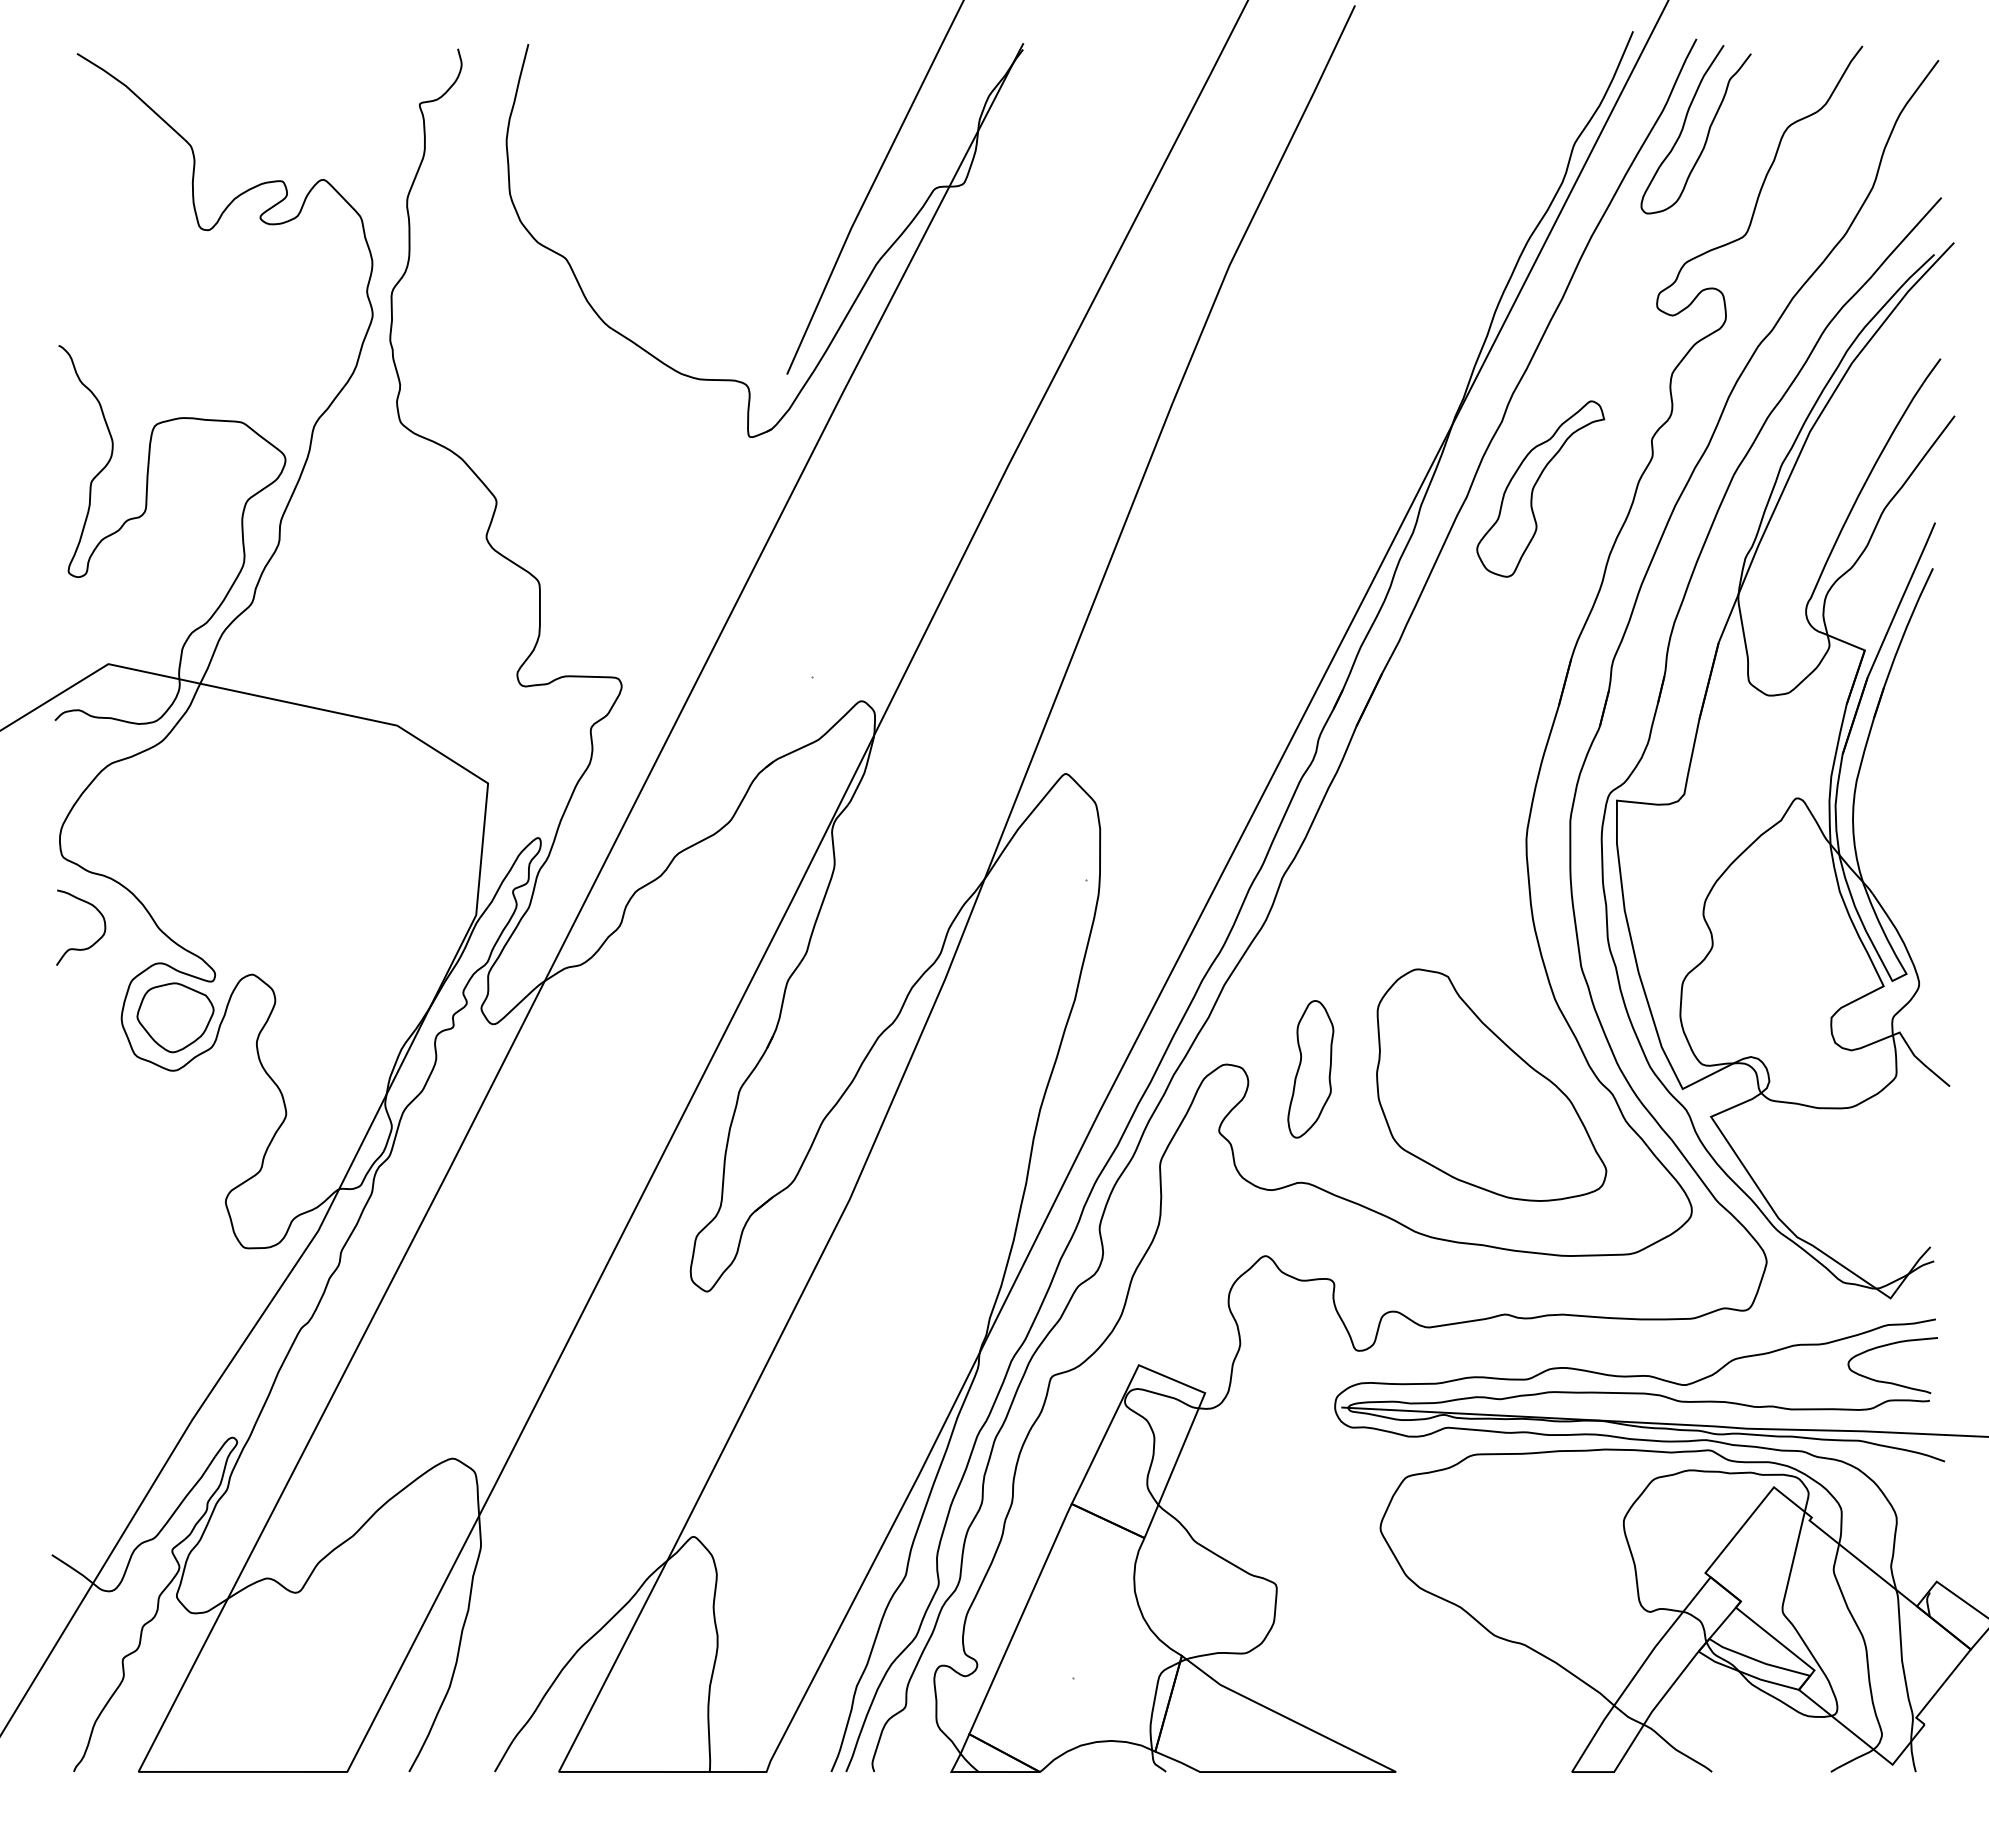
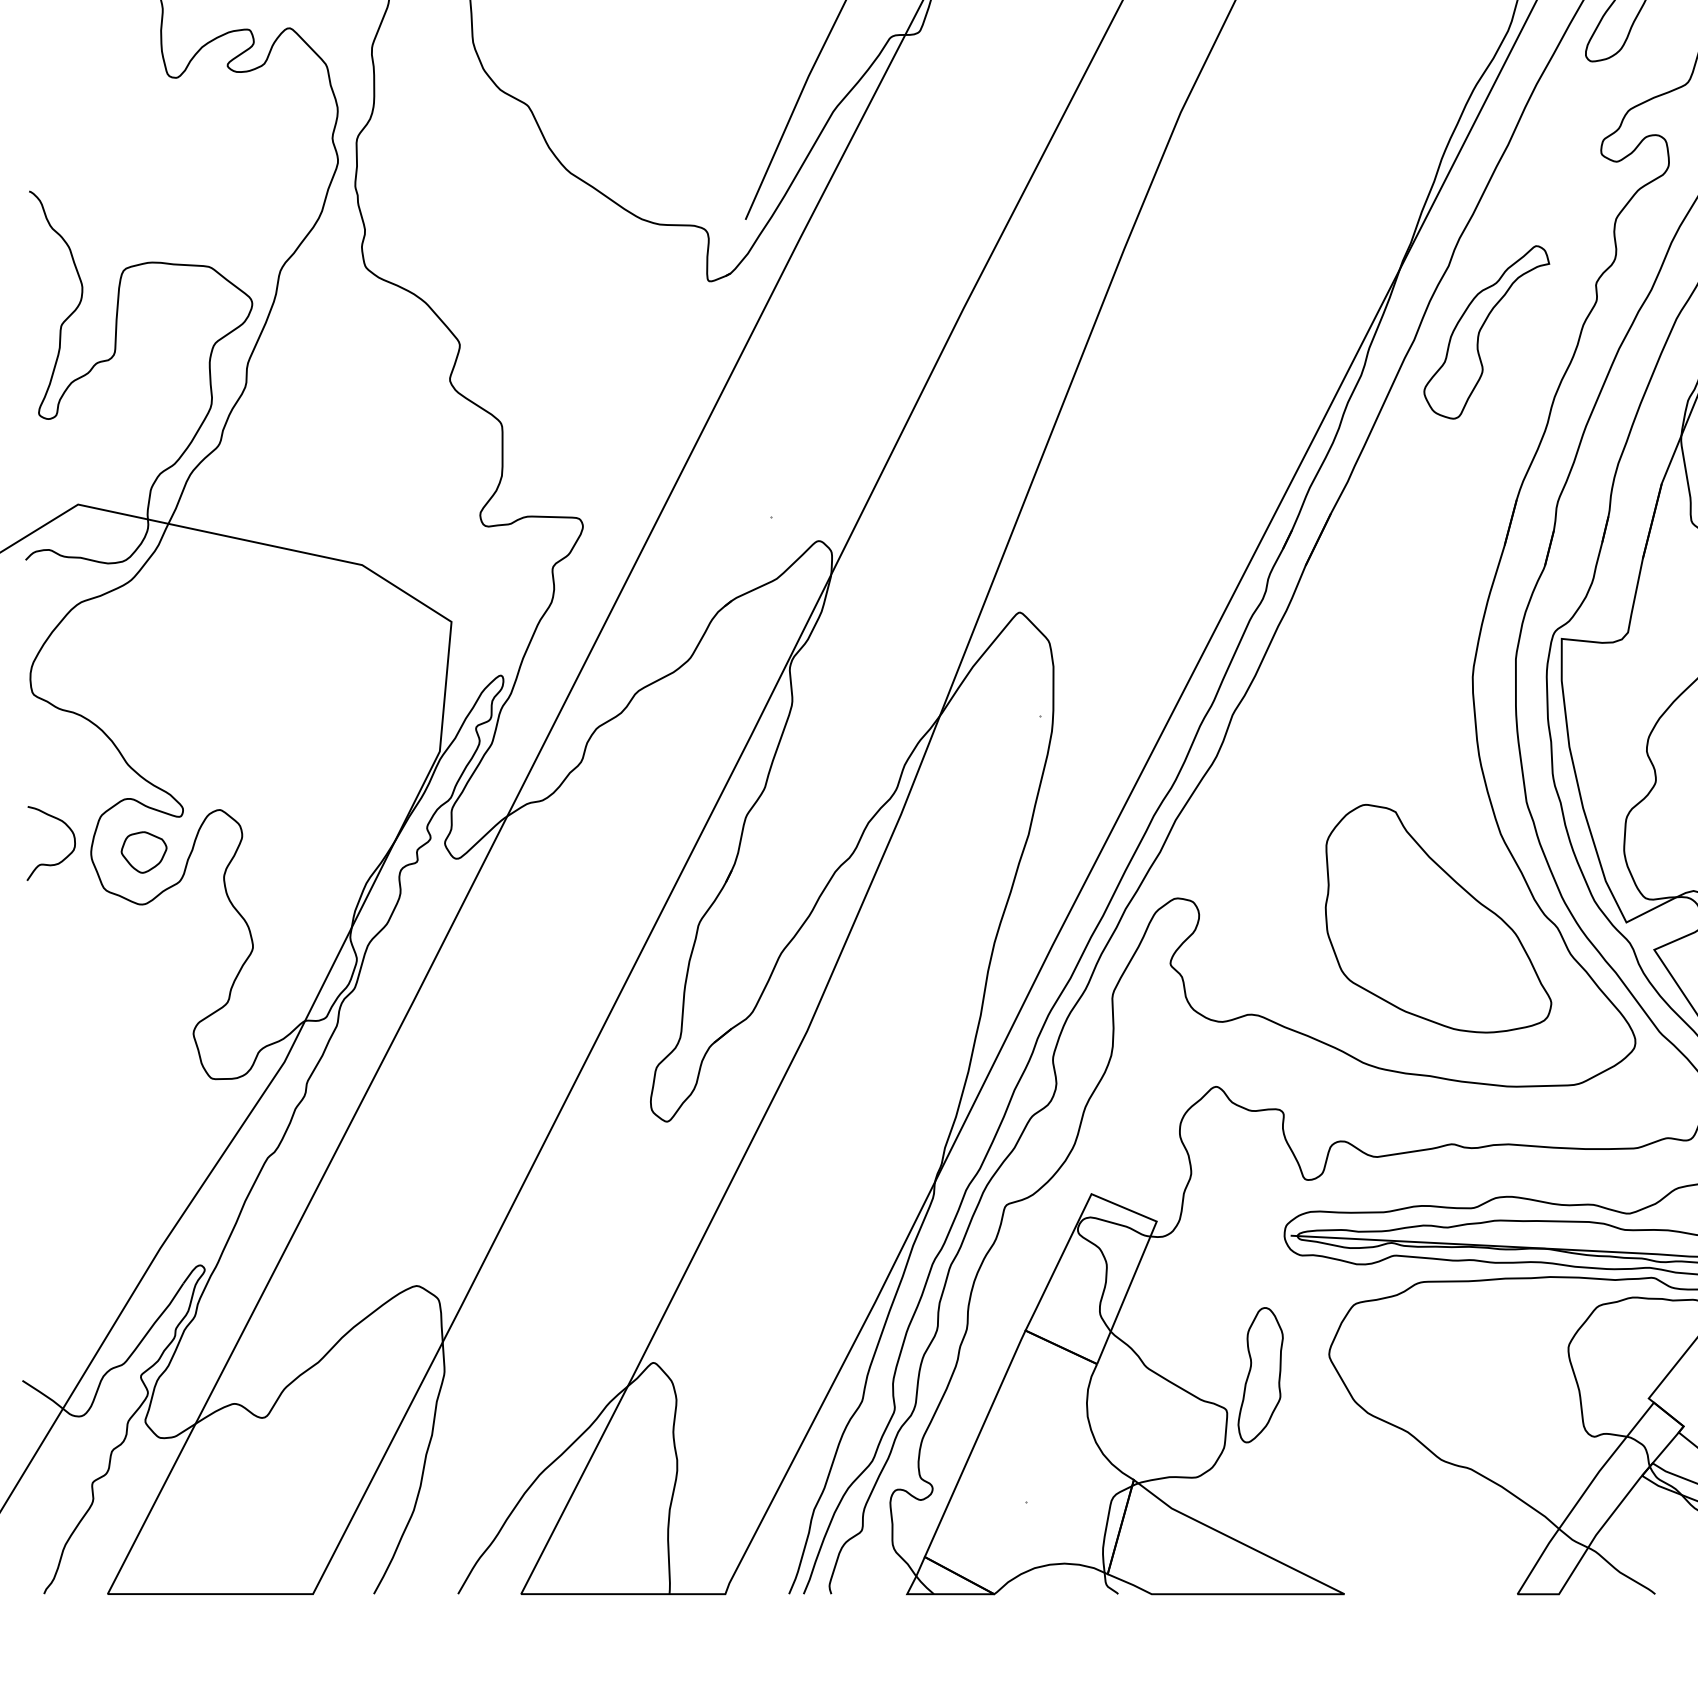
curve: (95, 941) -> (65, 857), moved
part: (175, 1017) -> (144, 852), size x0.6
part: (1310, 1069) -> (1260, 1375), moved

